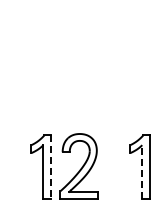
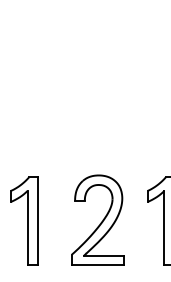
part: (78, 166) -> (96, 220), moved
line: (50, 167) -> (37, 221), dashed -> solid
line: (142, 172) -> (164, 228), dashed -> solid

